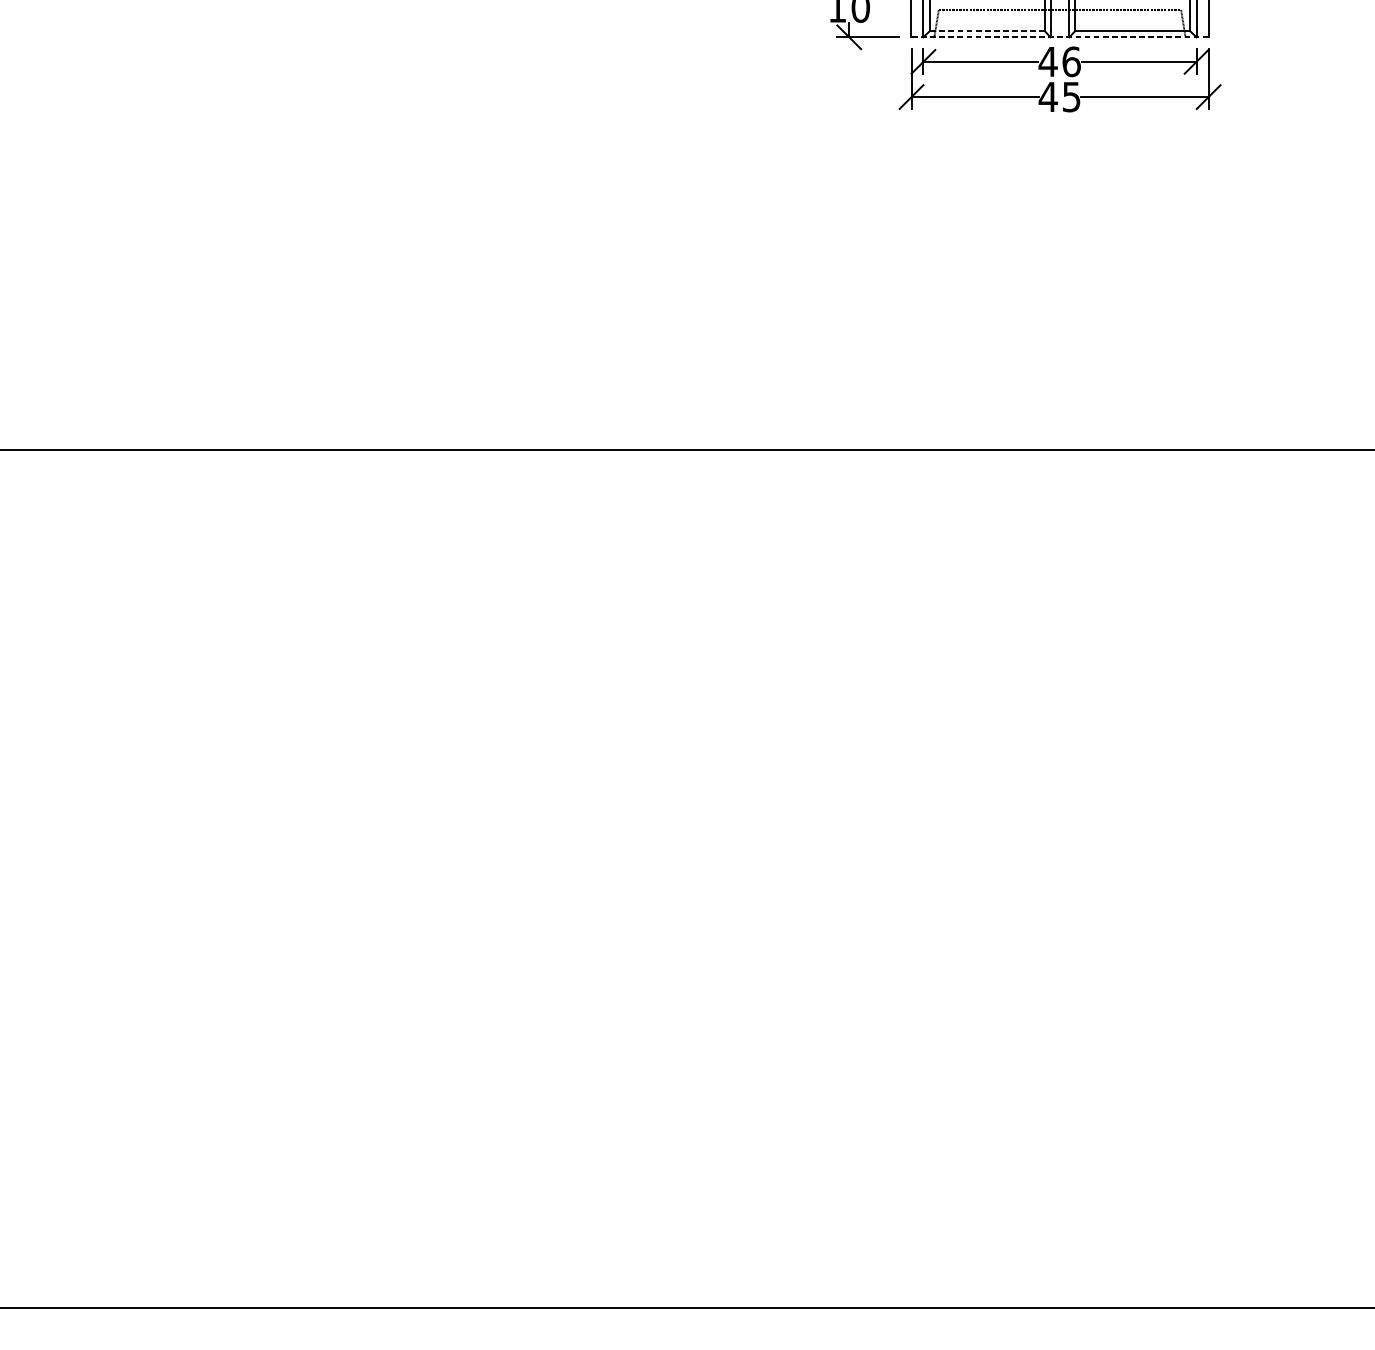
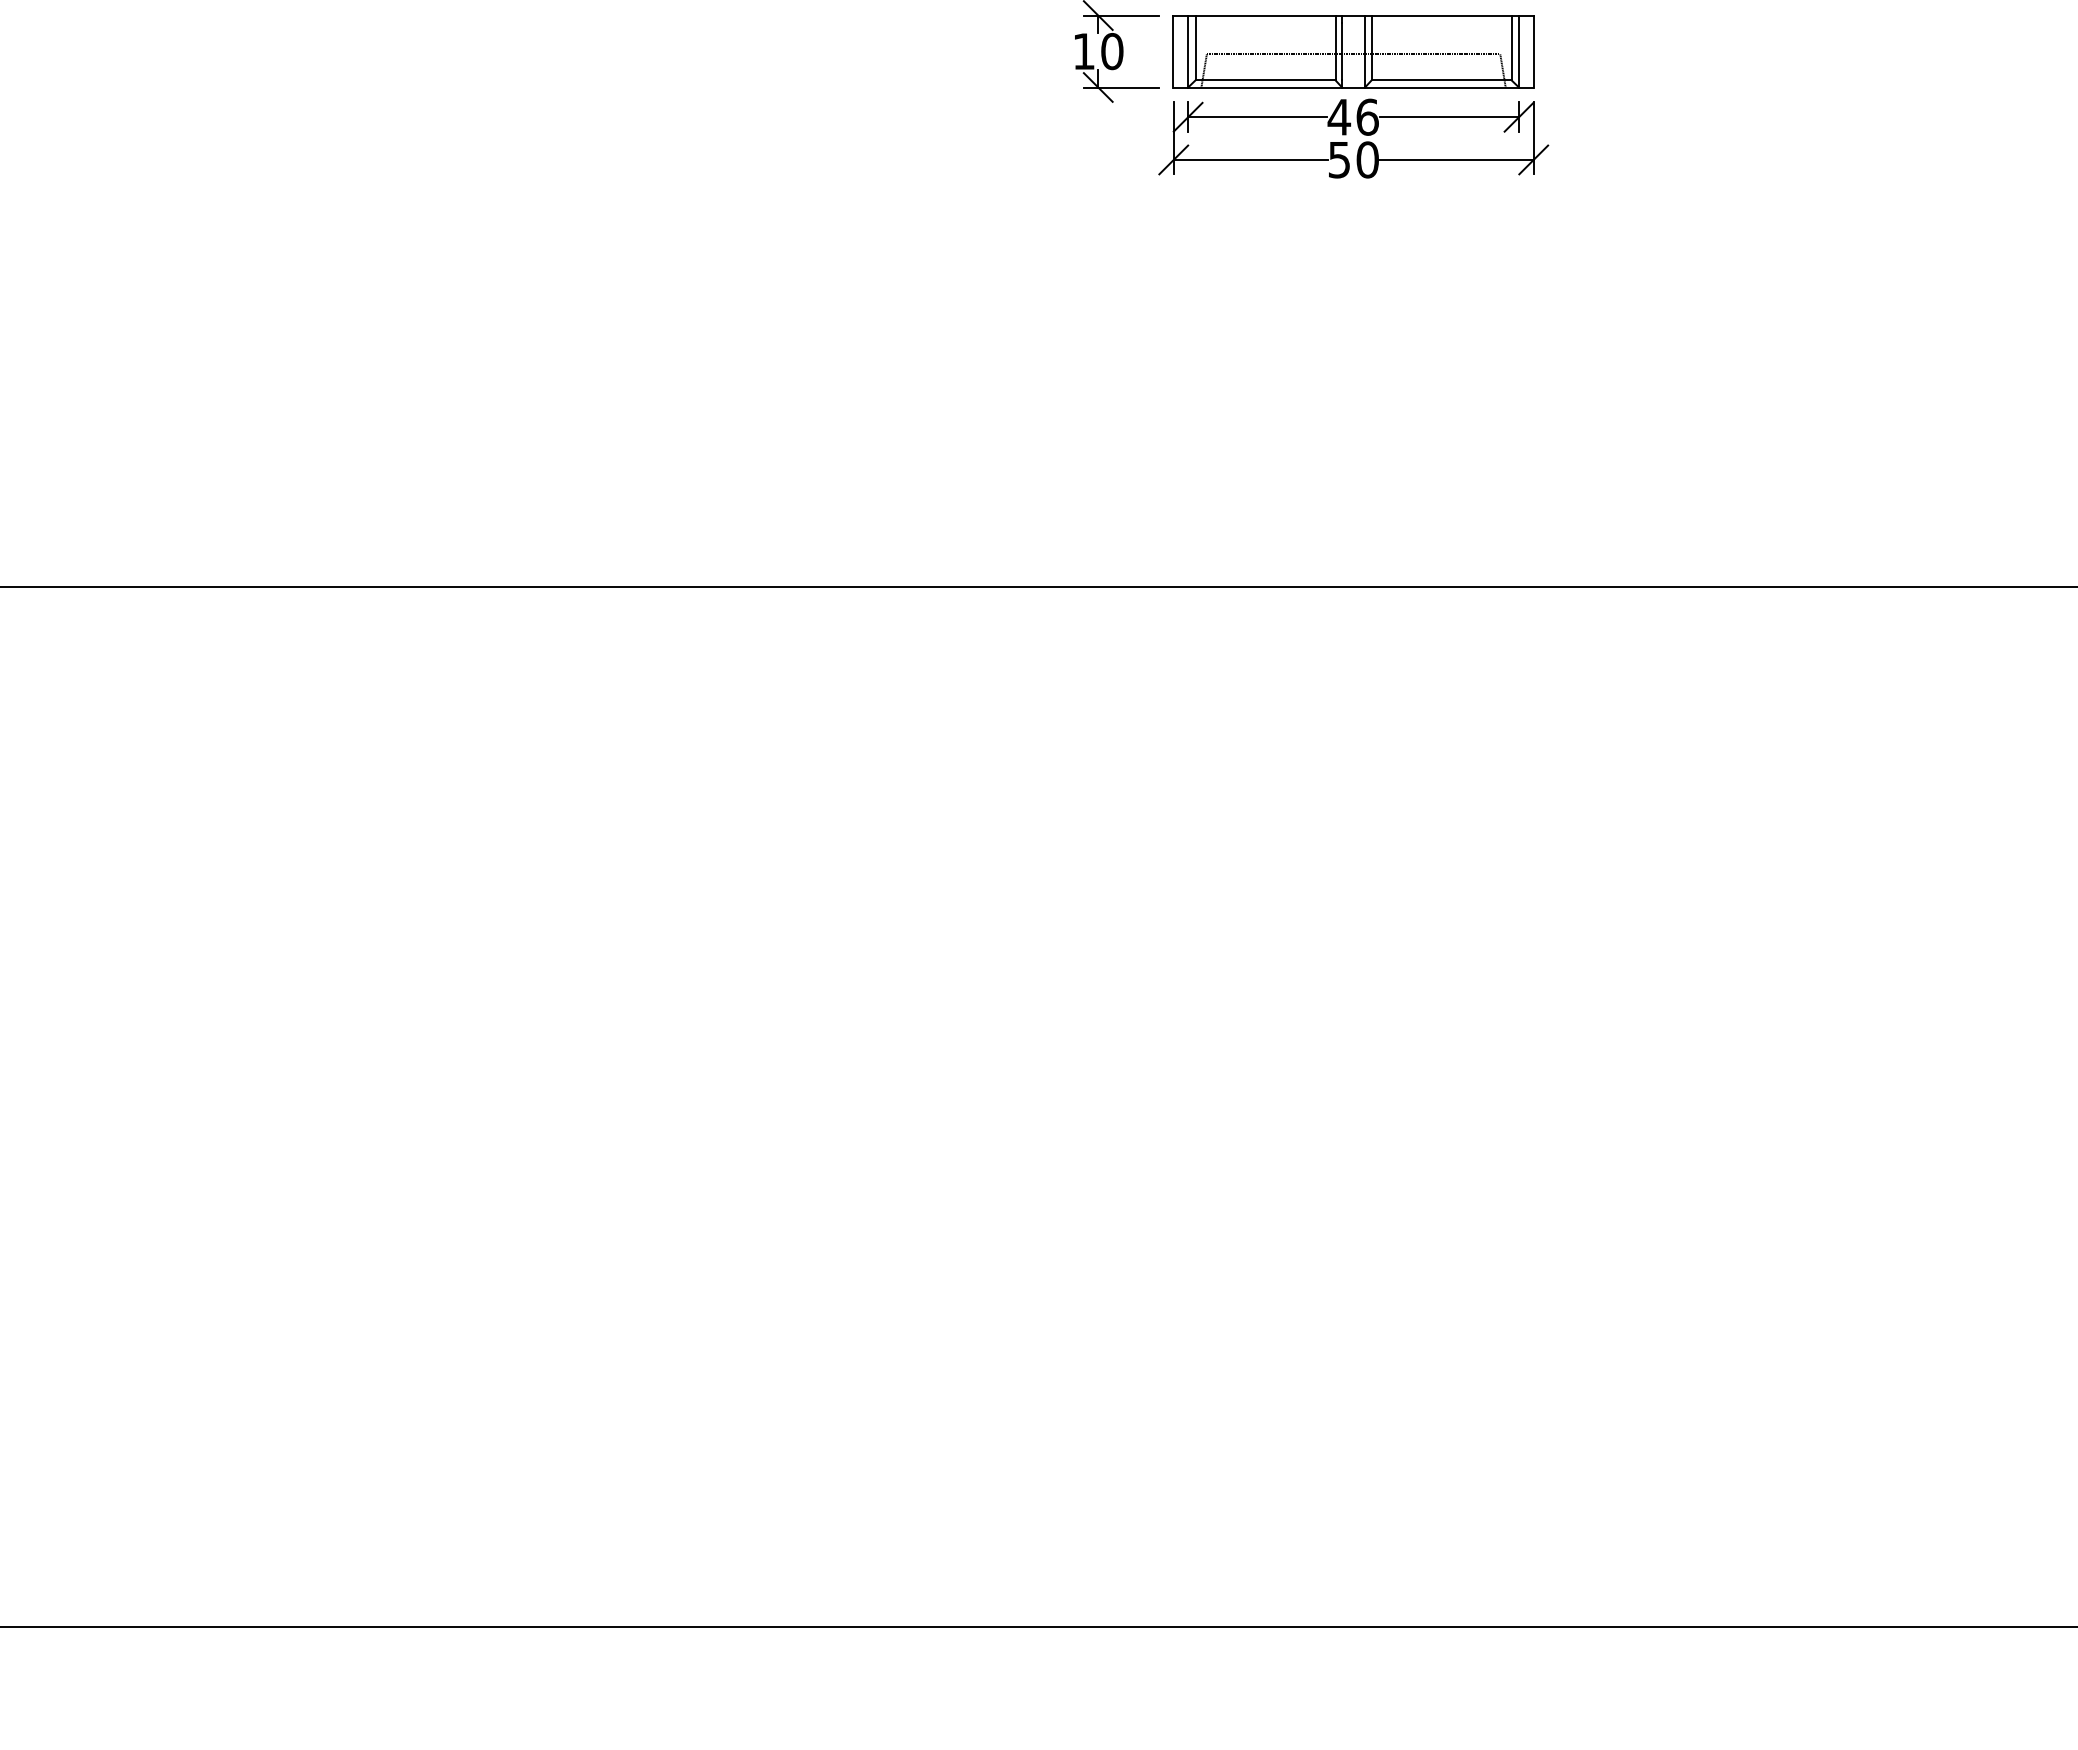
line: (987, 31) -> (1265, 80), dashed -> solid
line: (1059, 37) -> (1353, 87), dashed -> solid
text: (1059, 96) -> (1352, 159), 45 -> 50

